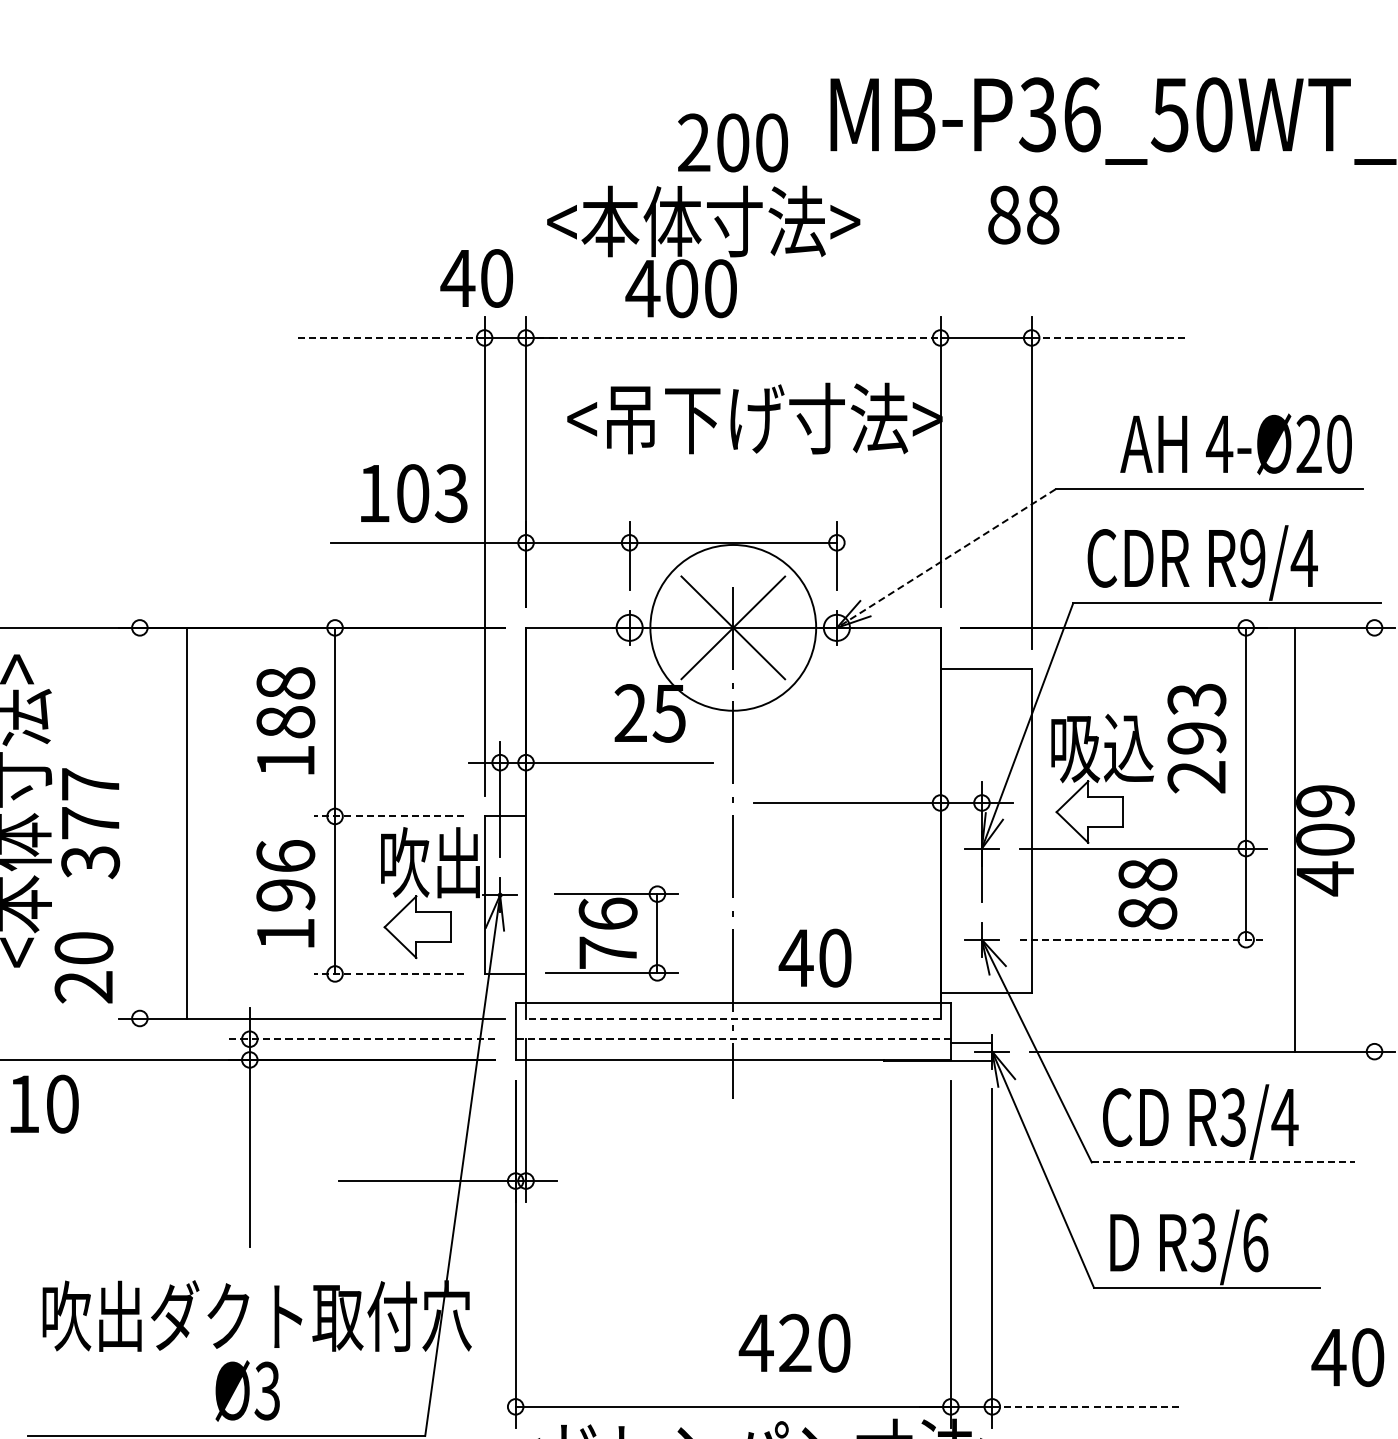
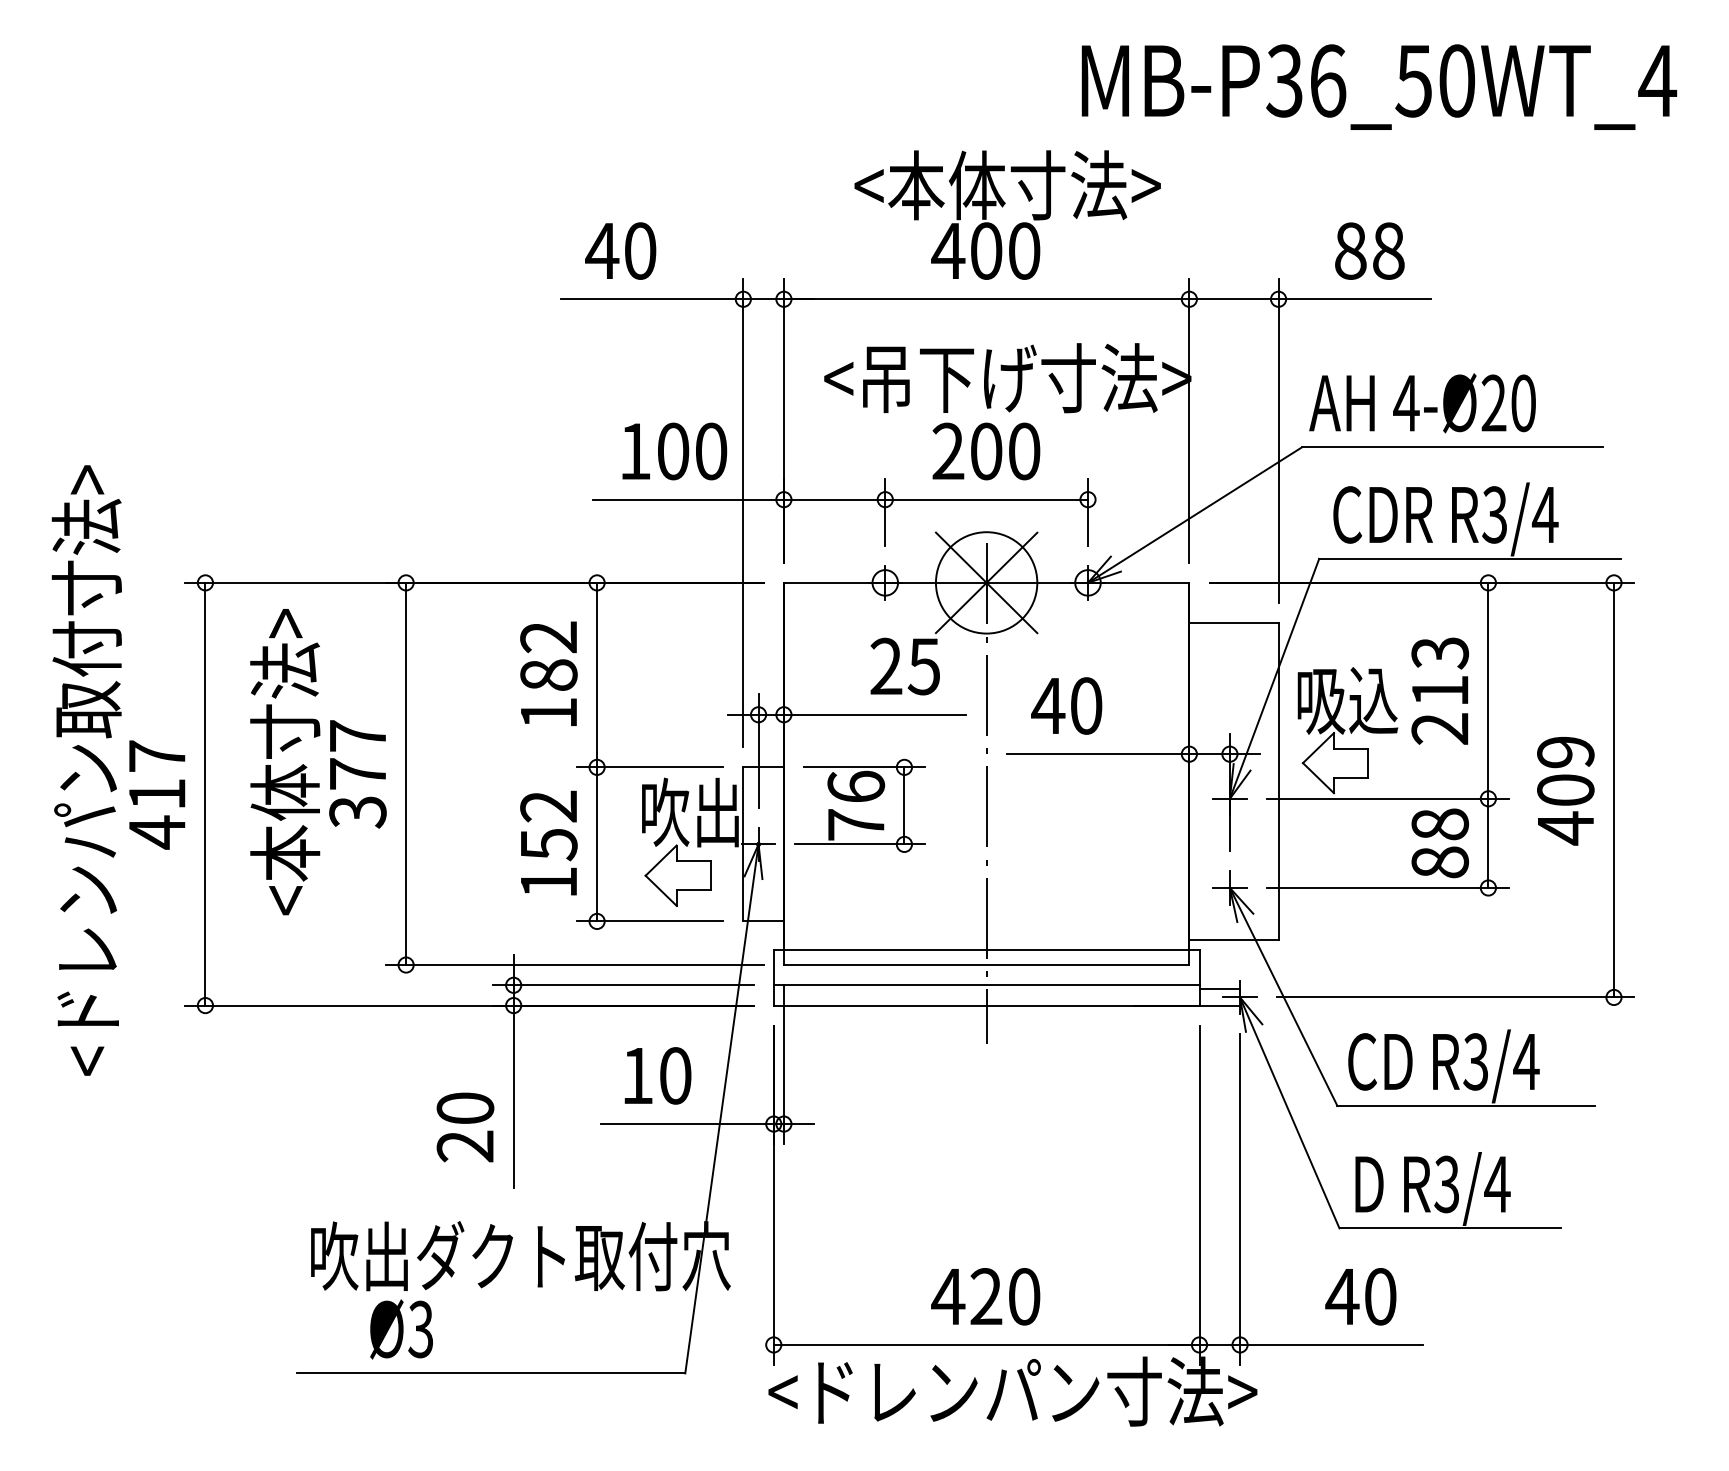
text: (733, 142) -> (986, 451), moved
text: (1023, 214) -> (1369, 250), moved
text: (703, 251) -> (1007, 214), moved
text: (476, 277) -> (620, 250), moved
line: (390, 338) -> (651, 299), dashed -> solid
line: (733, 338) -> (986, 299), dashed -> solid
line: (1110, 338) -> (1355, 299), dashed -> solid
text: (1236, 444) -> (1422, 403), moved
text: (451, 493) -> (710, 451), 103 -> 100
text: (1252, 557) -> (1494, 514), R9/4 -> R3/4
line: (946, 558) -> (1195, 515), dashed -> solid
circle: (733, 627) -> (986, 582), size x0.62
text: (285, 683) -> (548, 637), 188 -> 182
text: (1197, 737) -> (1440, 690), 293 -> 213
line: (388, 816) -> (649, 767), dashed -> solid
line: (187, 822) -> (406, 773), moved
line: (1294, 839) -> (1613, 789), moved
text: (285, 875) -> (548, 825), 196 -> 152
text: (1147, 894) -> (1439, 843), moved
part: (611, 933) -> (859, 805), moved
line: (1143, 940) -> (1387, 888), dashed -> solid
text: (814, 957) -> (1066, 705), moved
text: (84, 967) -> (465, 1127), moved
line: (388, 973) -> (649, 921), dashed -> solid
line: (733, 1018) -> (986, 965), dashed -> solid
line: (361, 1039) -> (622, 985), dashed -> solid
line: (733, 1039) -> (986, 985), dashed -> solid
text: (44, 1103) -> (657, 1075), moved
line: (1222, 1162) -> (1465, 1105), dashed -> solid
text: (1255, 1242) -> (1497, 1184), R3/6 -> R3/4
text: (794, 1343) -> (985, 1296), moved
text: (1347, 1357) -> (1360, 1296), moved
text: (247, 1391) -> (401, 1329), moved
line: (1085, 1406) -> (1331, 1344), dashed -> solid

